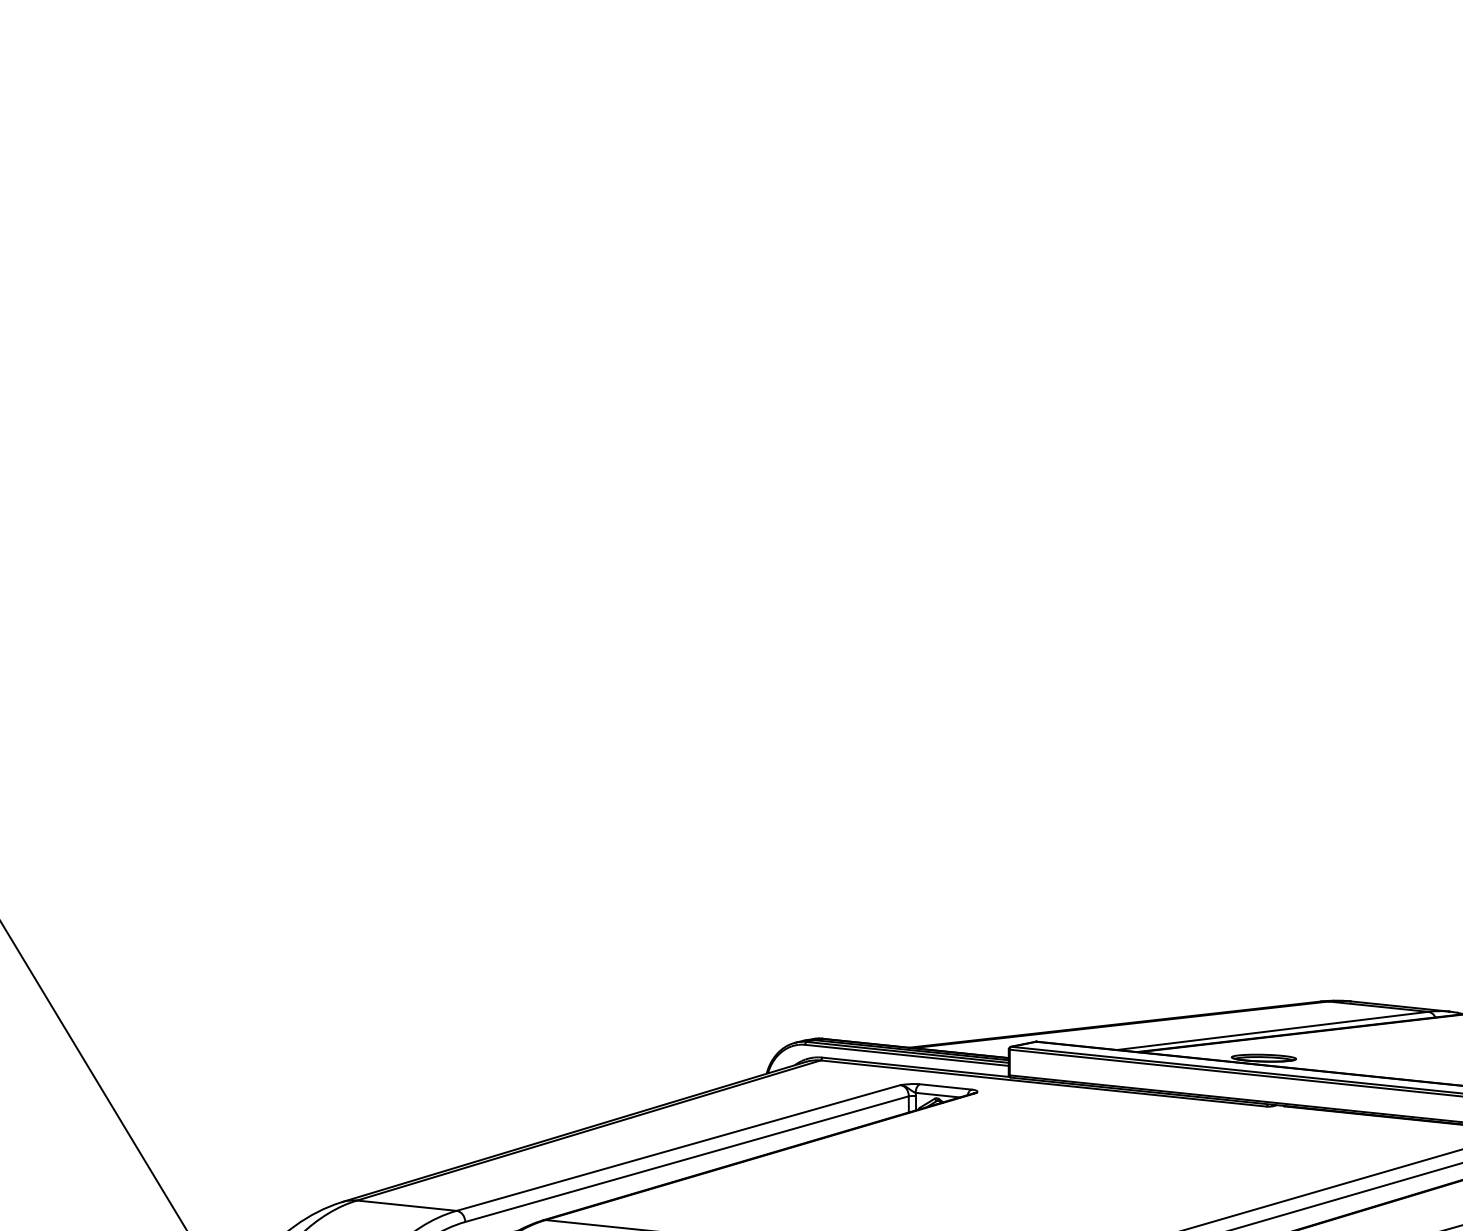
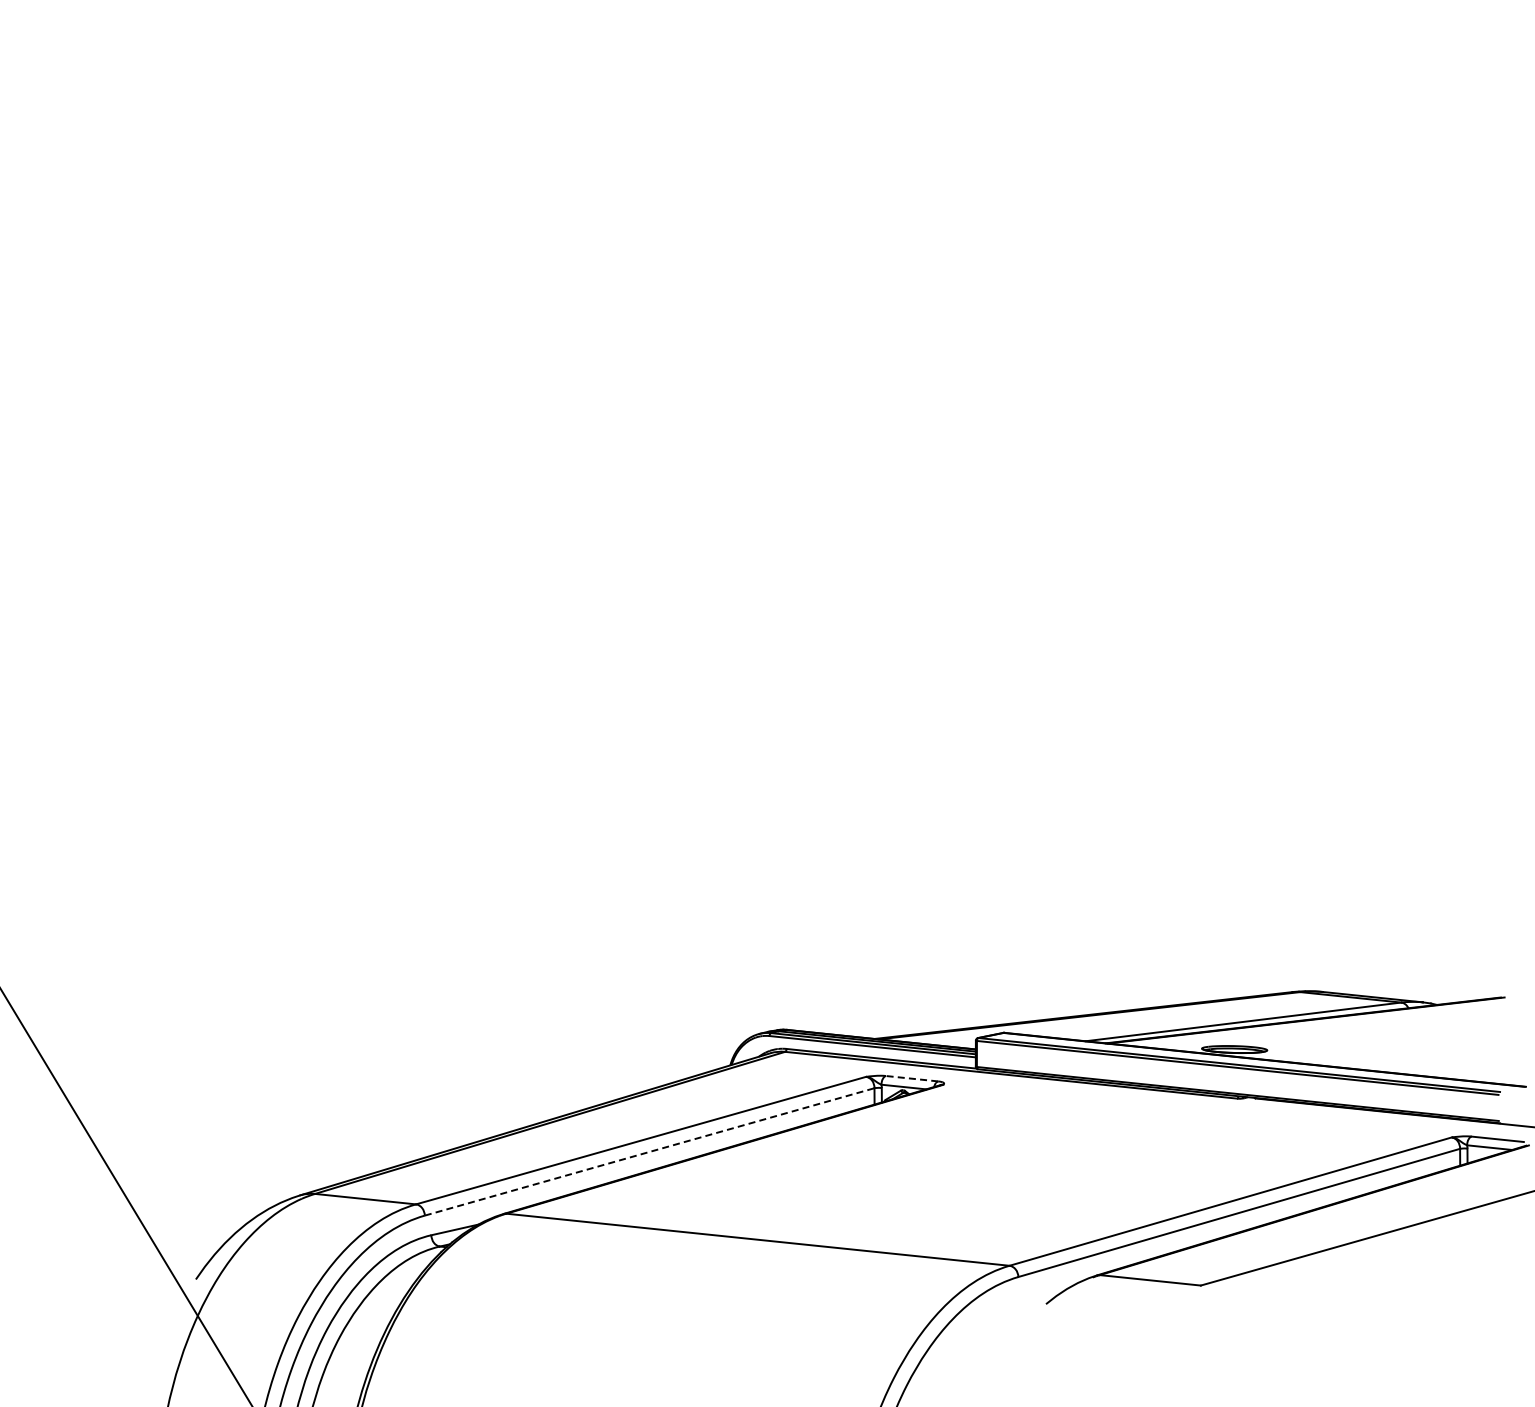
line: (945, 1086) -> (911, 1078), solid -> dashed
line: (686, 1158) -> (649, 1151), solid -> dashed

